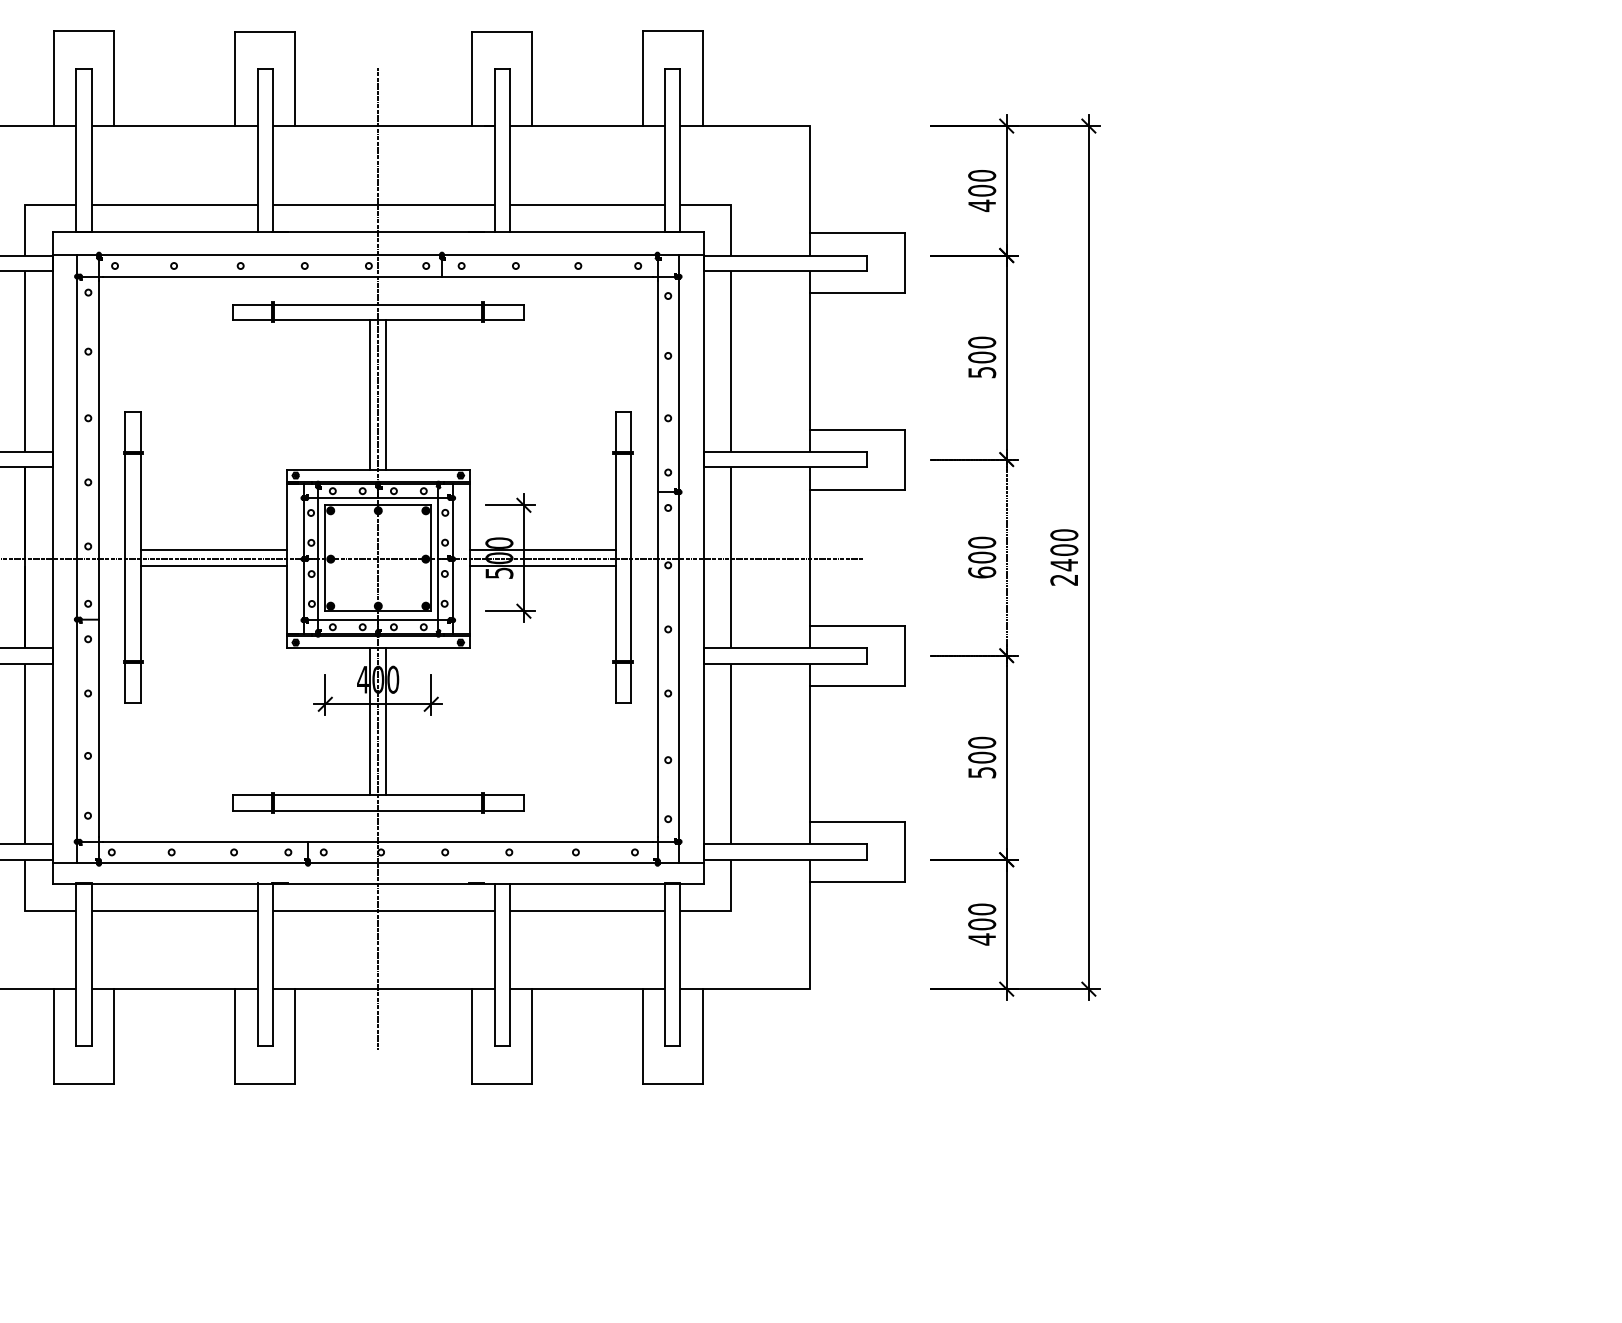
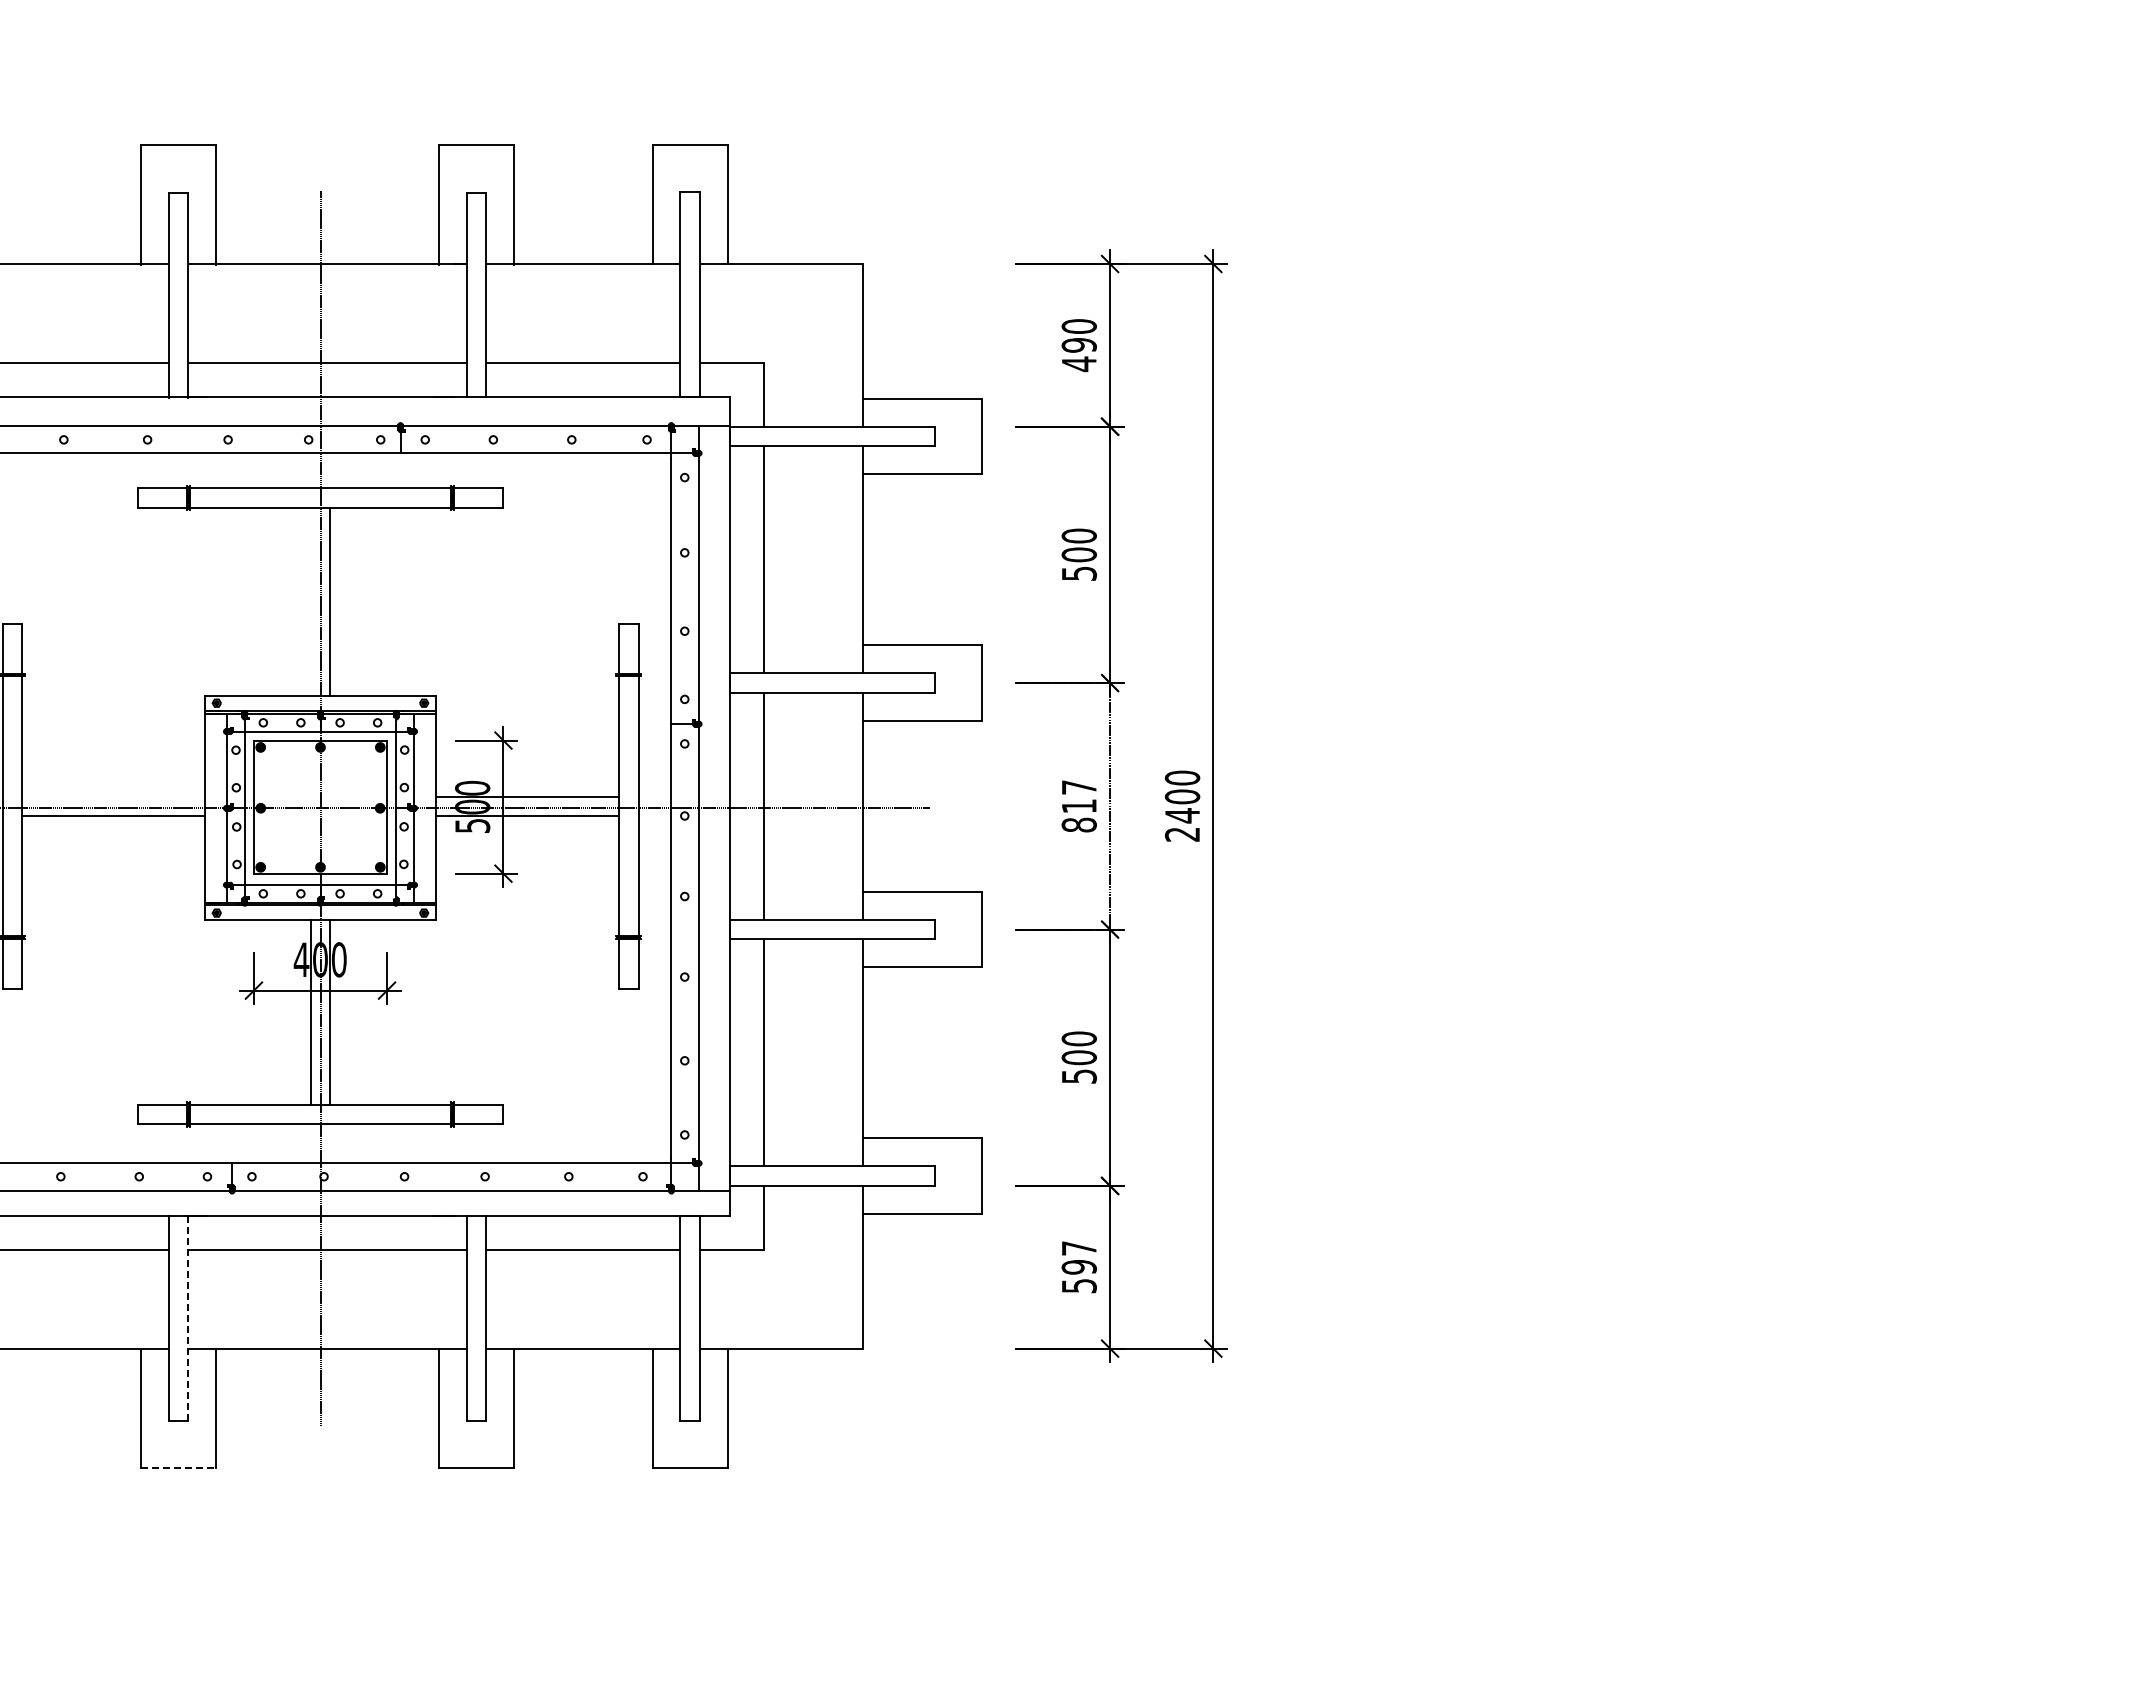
text: (981, 190) -> (1078, 345), 400 -> 490
line: (370, 395) -> (310, 602), removed
line: (213, 549) -> (113, 796), removed
text: (981, 557) -> (1078, 806), 600 -> 817
text: (981, 924) -> (1078, 1267), 400 -> 597
line: (273, 965) -> (188, 1318), solid -> dashed
line: (265, 1083) -> (178, 1467), solid -> dashed

